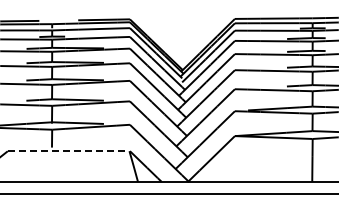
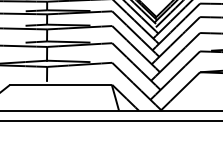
line: (68, 151) -> (60, 85), dashed -> solid

